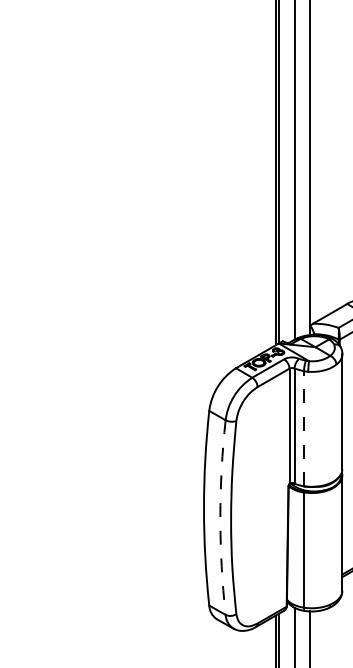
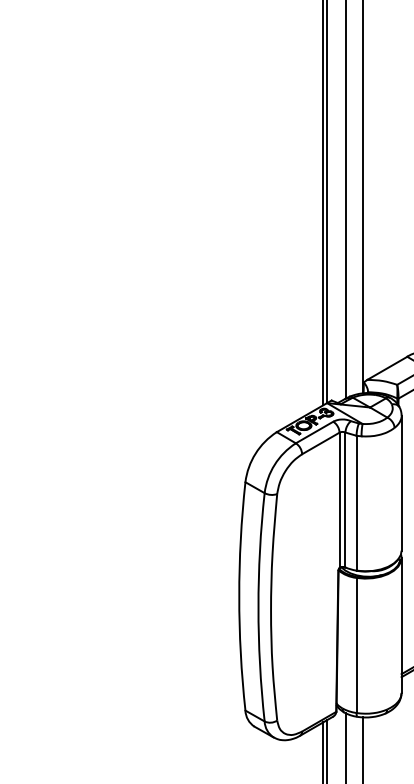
line: (304, 428) -> (357, 502), dashed -> solid
arc: (220, 517) -> (258, 607), dashed -> solid

